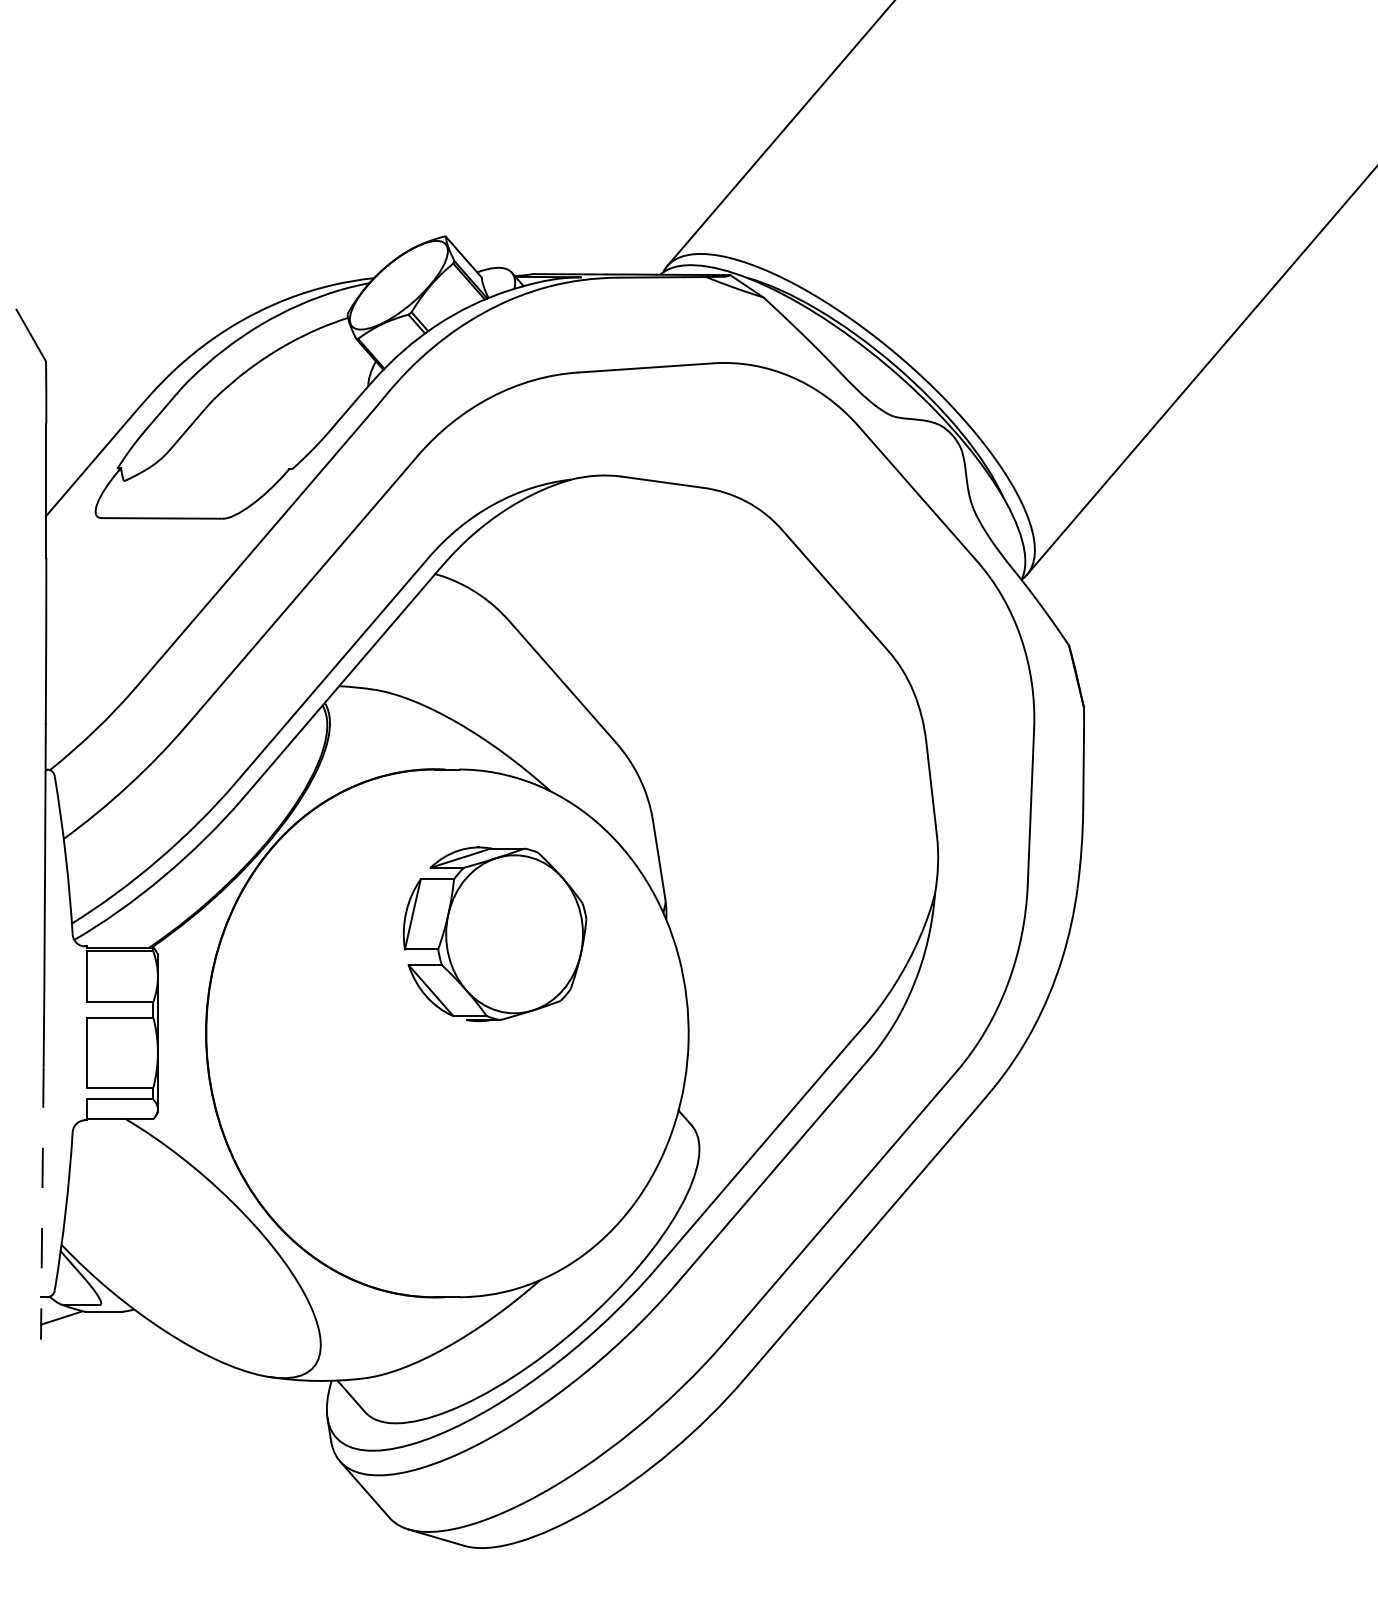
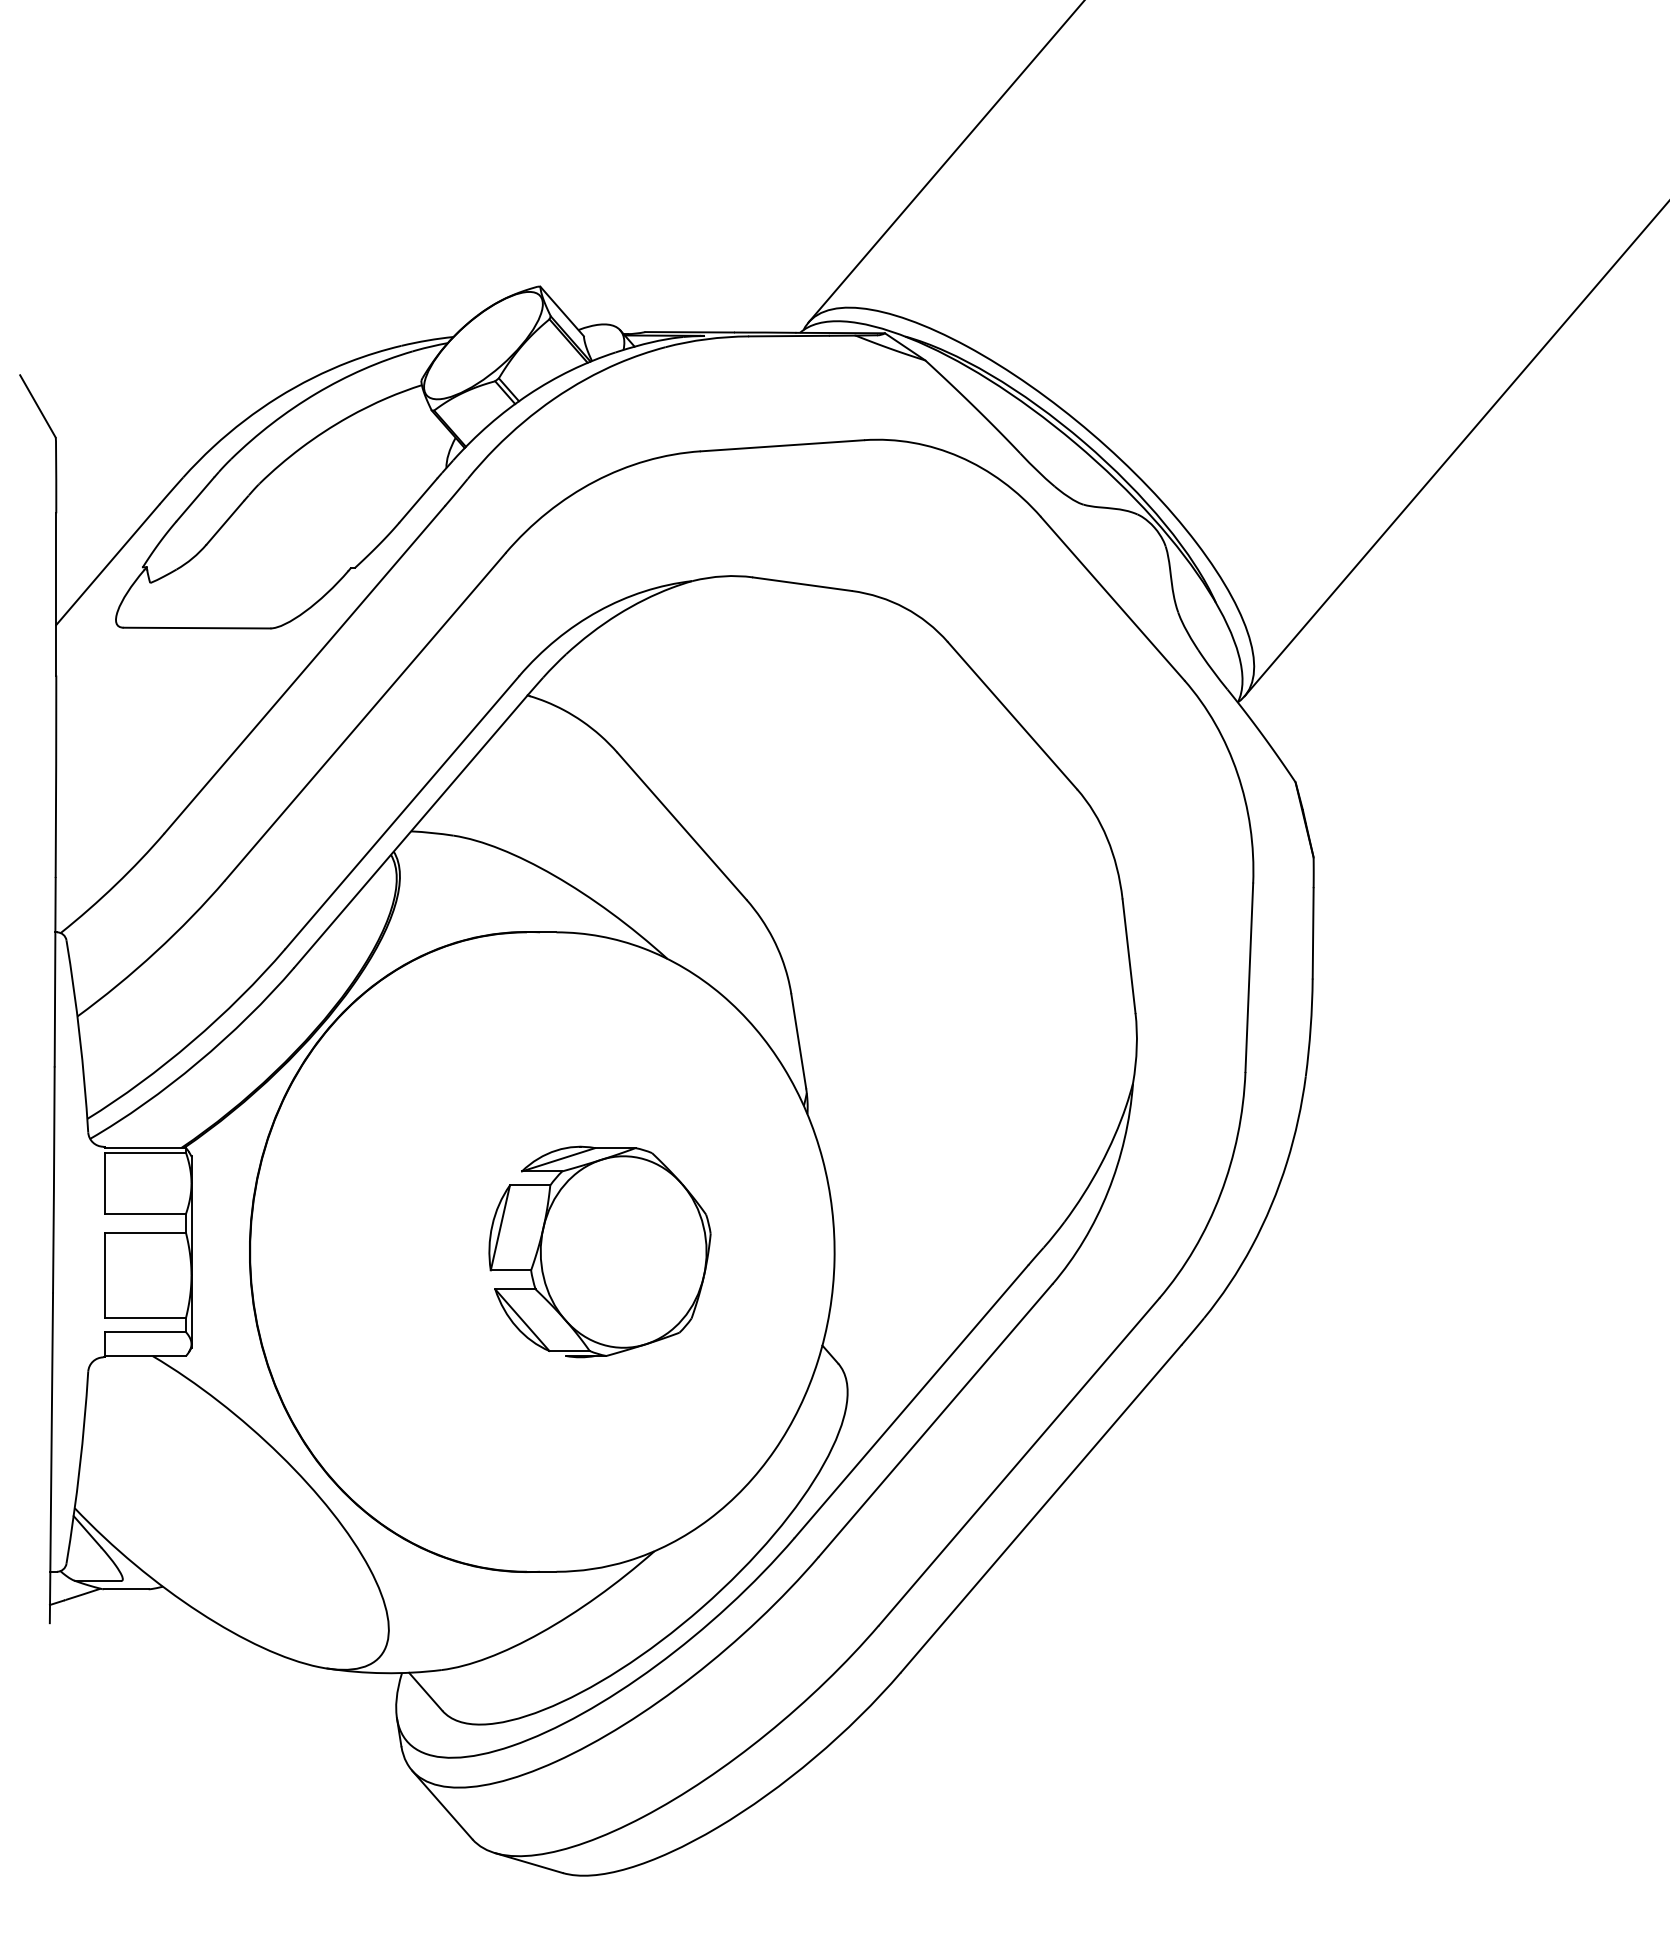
part: (494, 933) -> (599, 1251), moved
line: (42, 1203) -> (51, 1458), dashed -> solid

